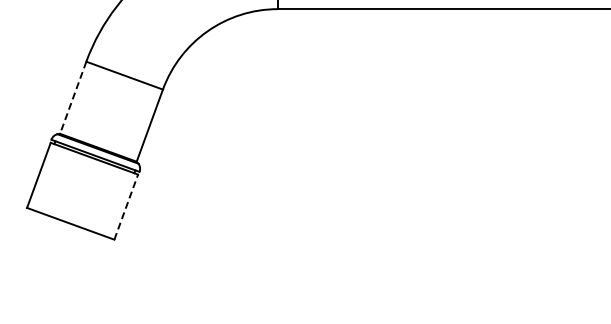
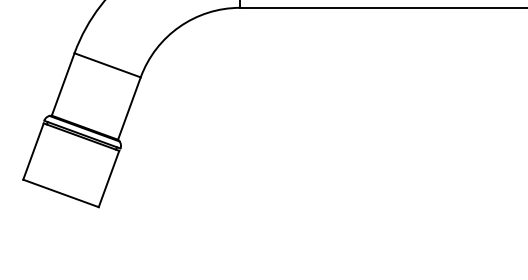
line: (73, 98) -> (63, 85), dashed -> solid
line: (126, 207) -> (109, 179), dashed -> solid

